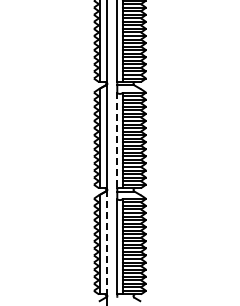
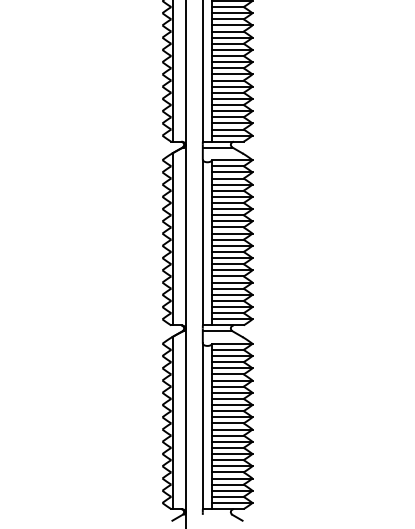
line: (117, 140) -> (203, 242), dashed -> solid
line: (107, 243) -> (185, 421), dashed -> solid

